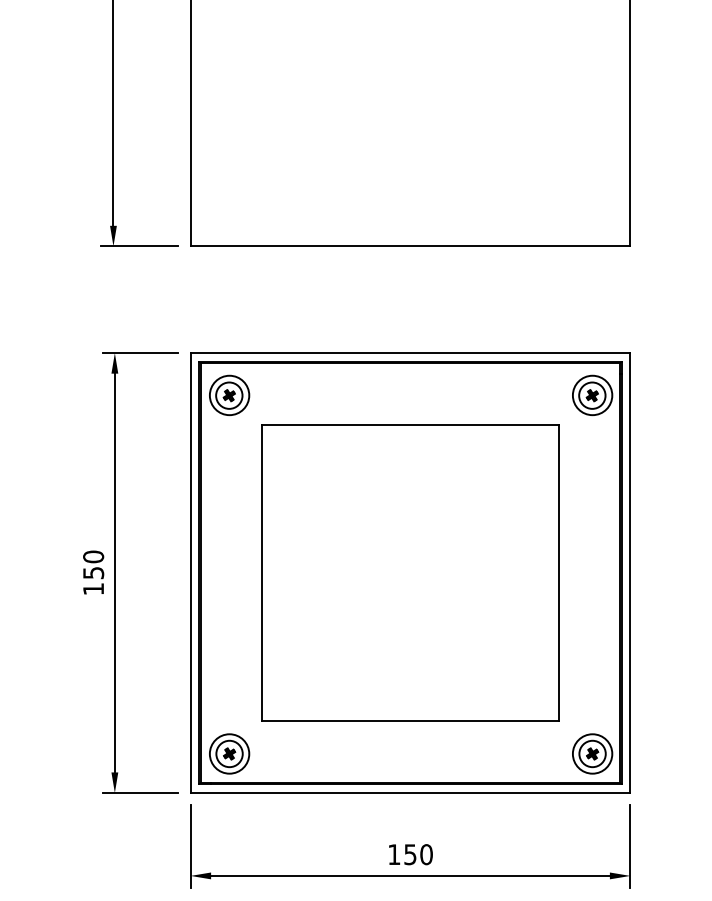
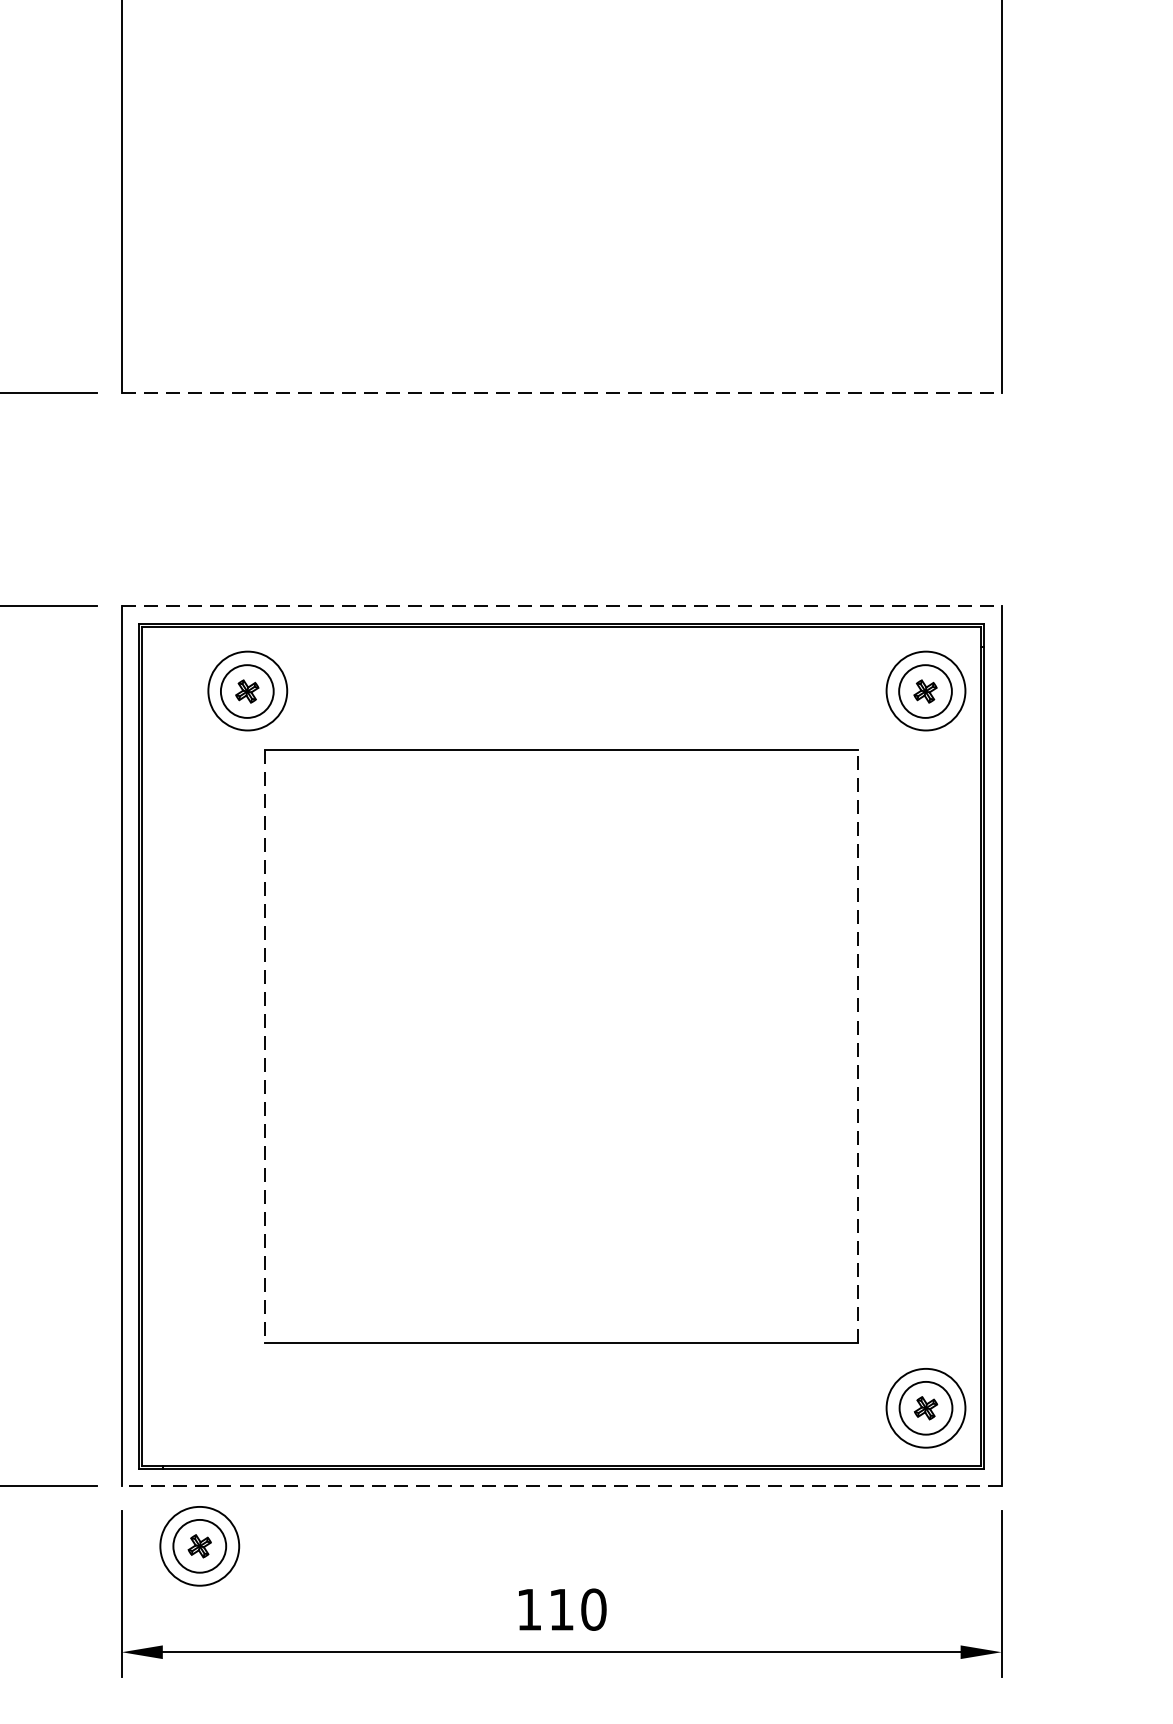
line: (410, 246) -> (561, 393), solid -> dashed
line: (410, 353) -> (561, 607), solid -> dashed
part: (229, 395) -> (247, 691), moved
line: (558, 572) -> (857, 1045), solid -> dashed
line: (262, 573) -> (265, 1047), solid -> dashed
part: (229, 753) -> (199, 1545), moved
line: (410, 792) -> (561, 1485), solid -> dashed
text: (410, 854) -> (561, 1609), 150 -> 110

